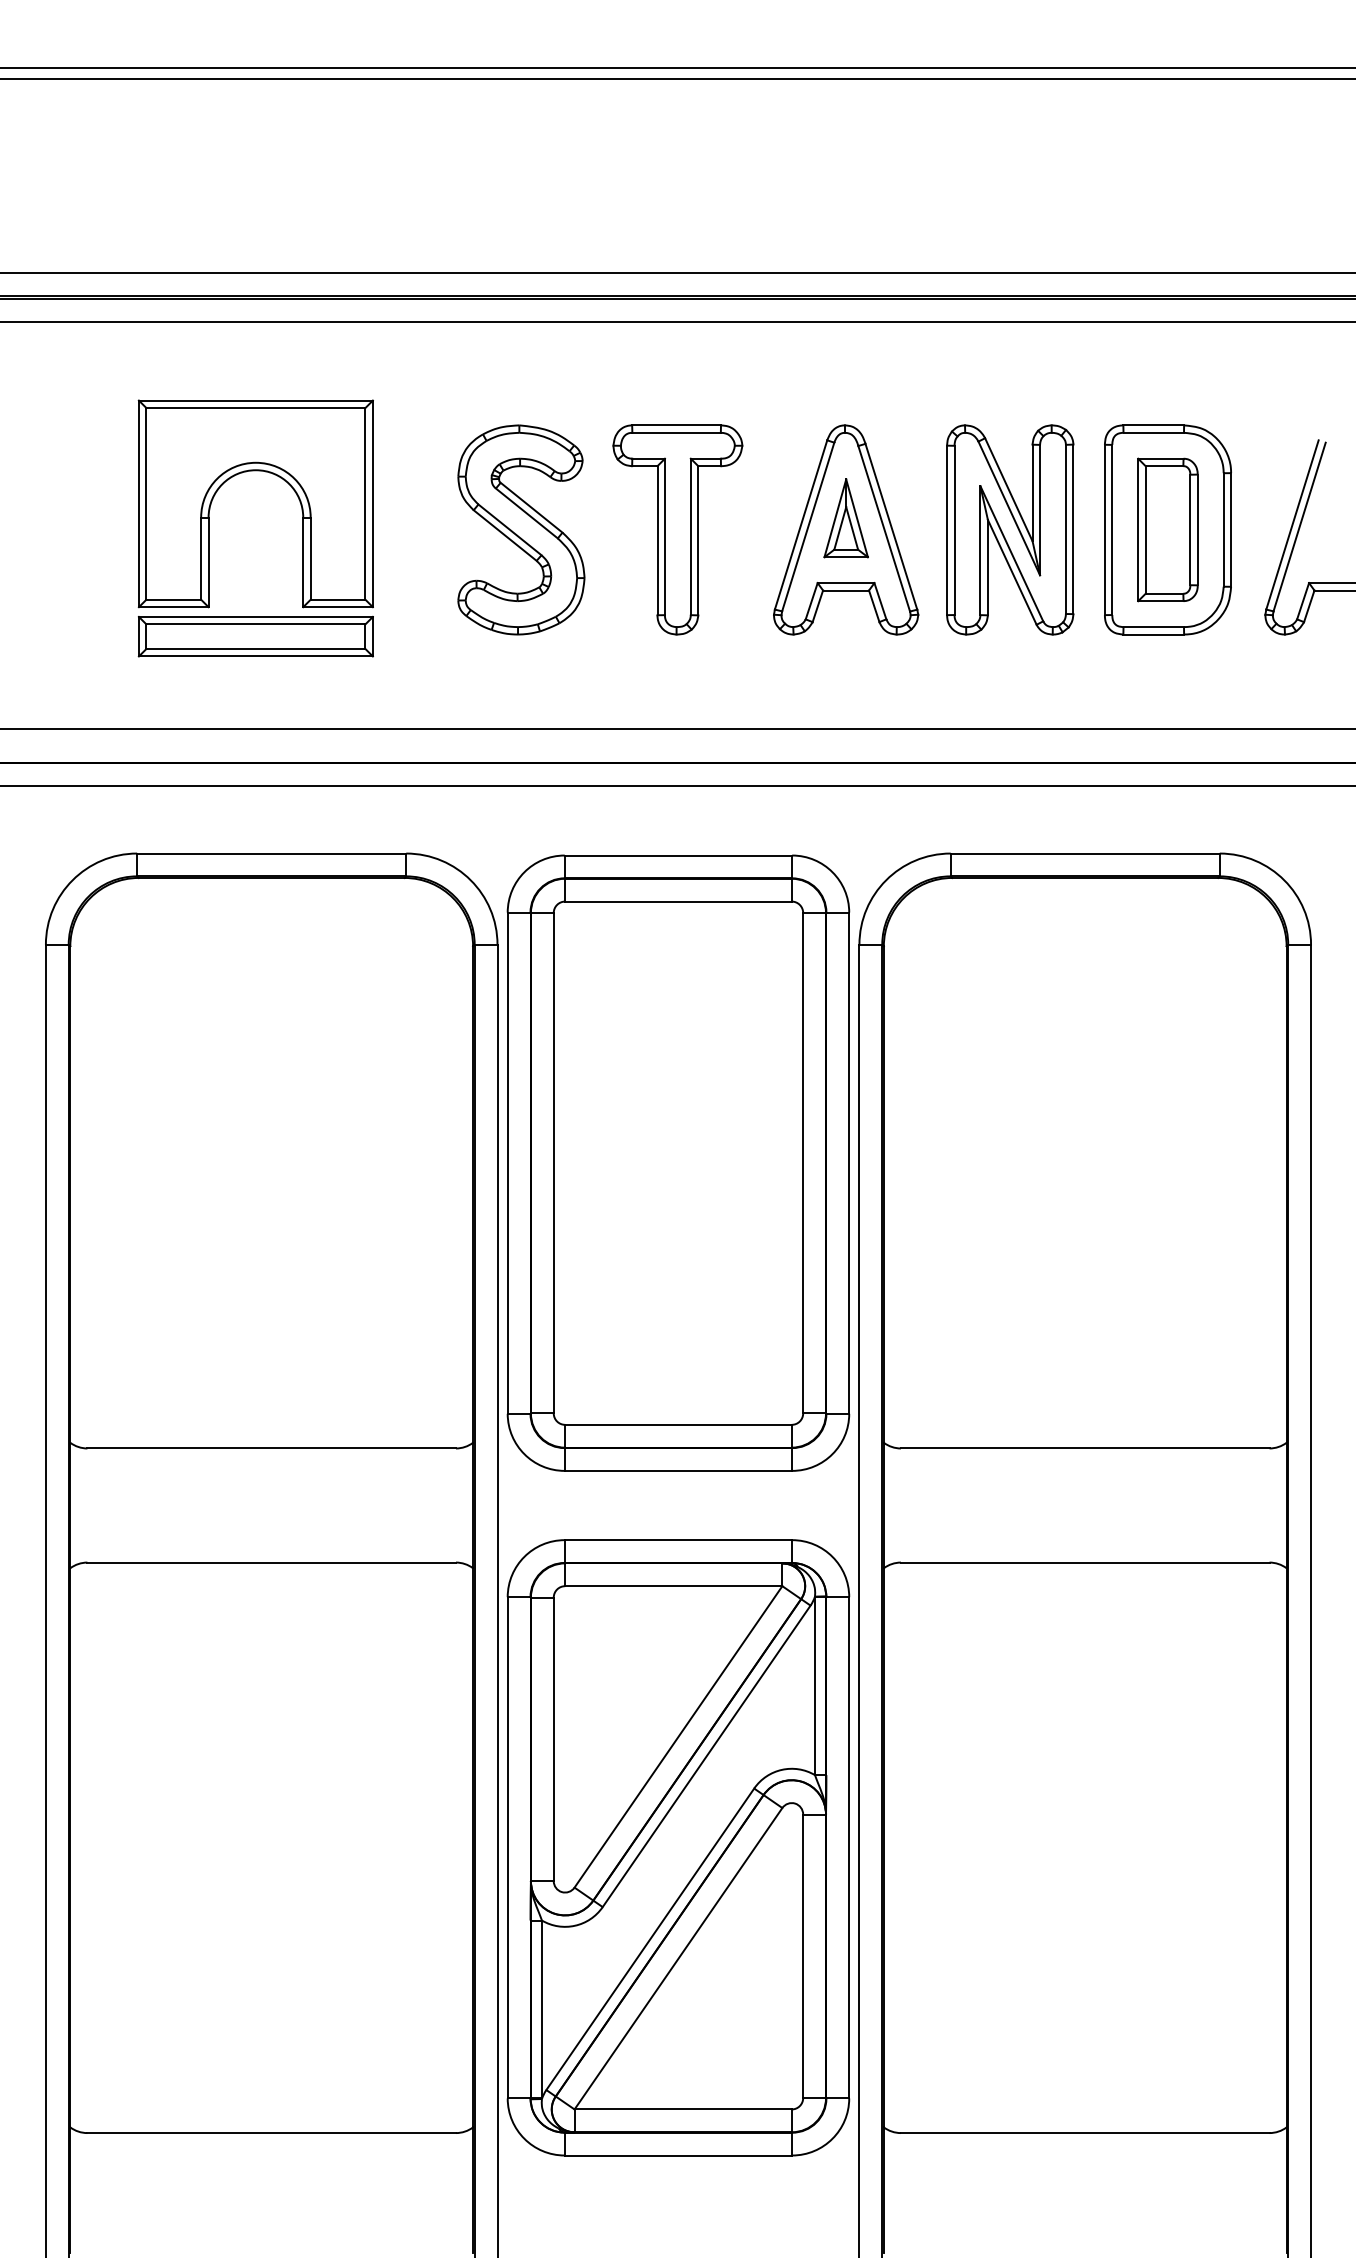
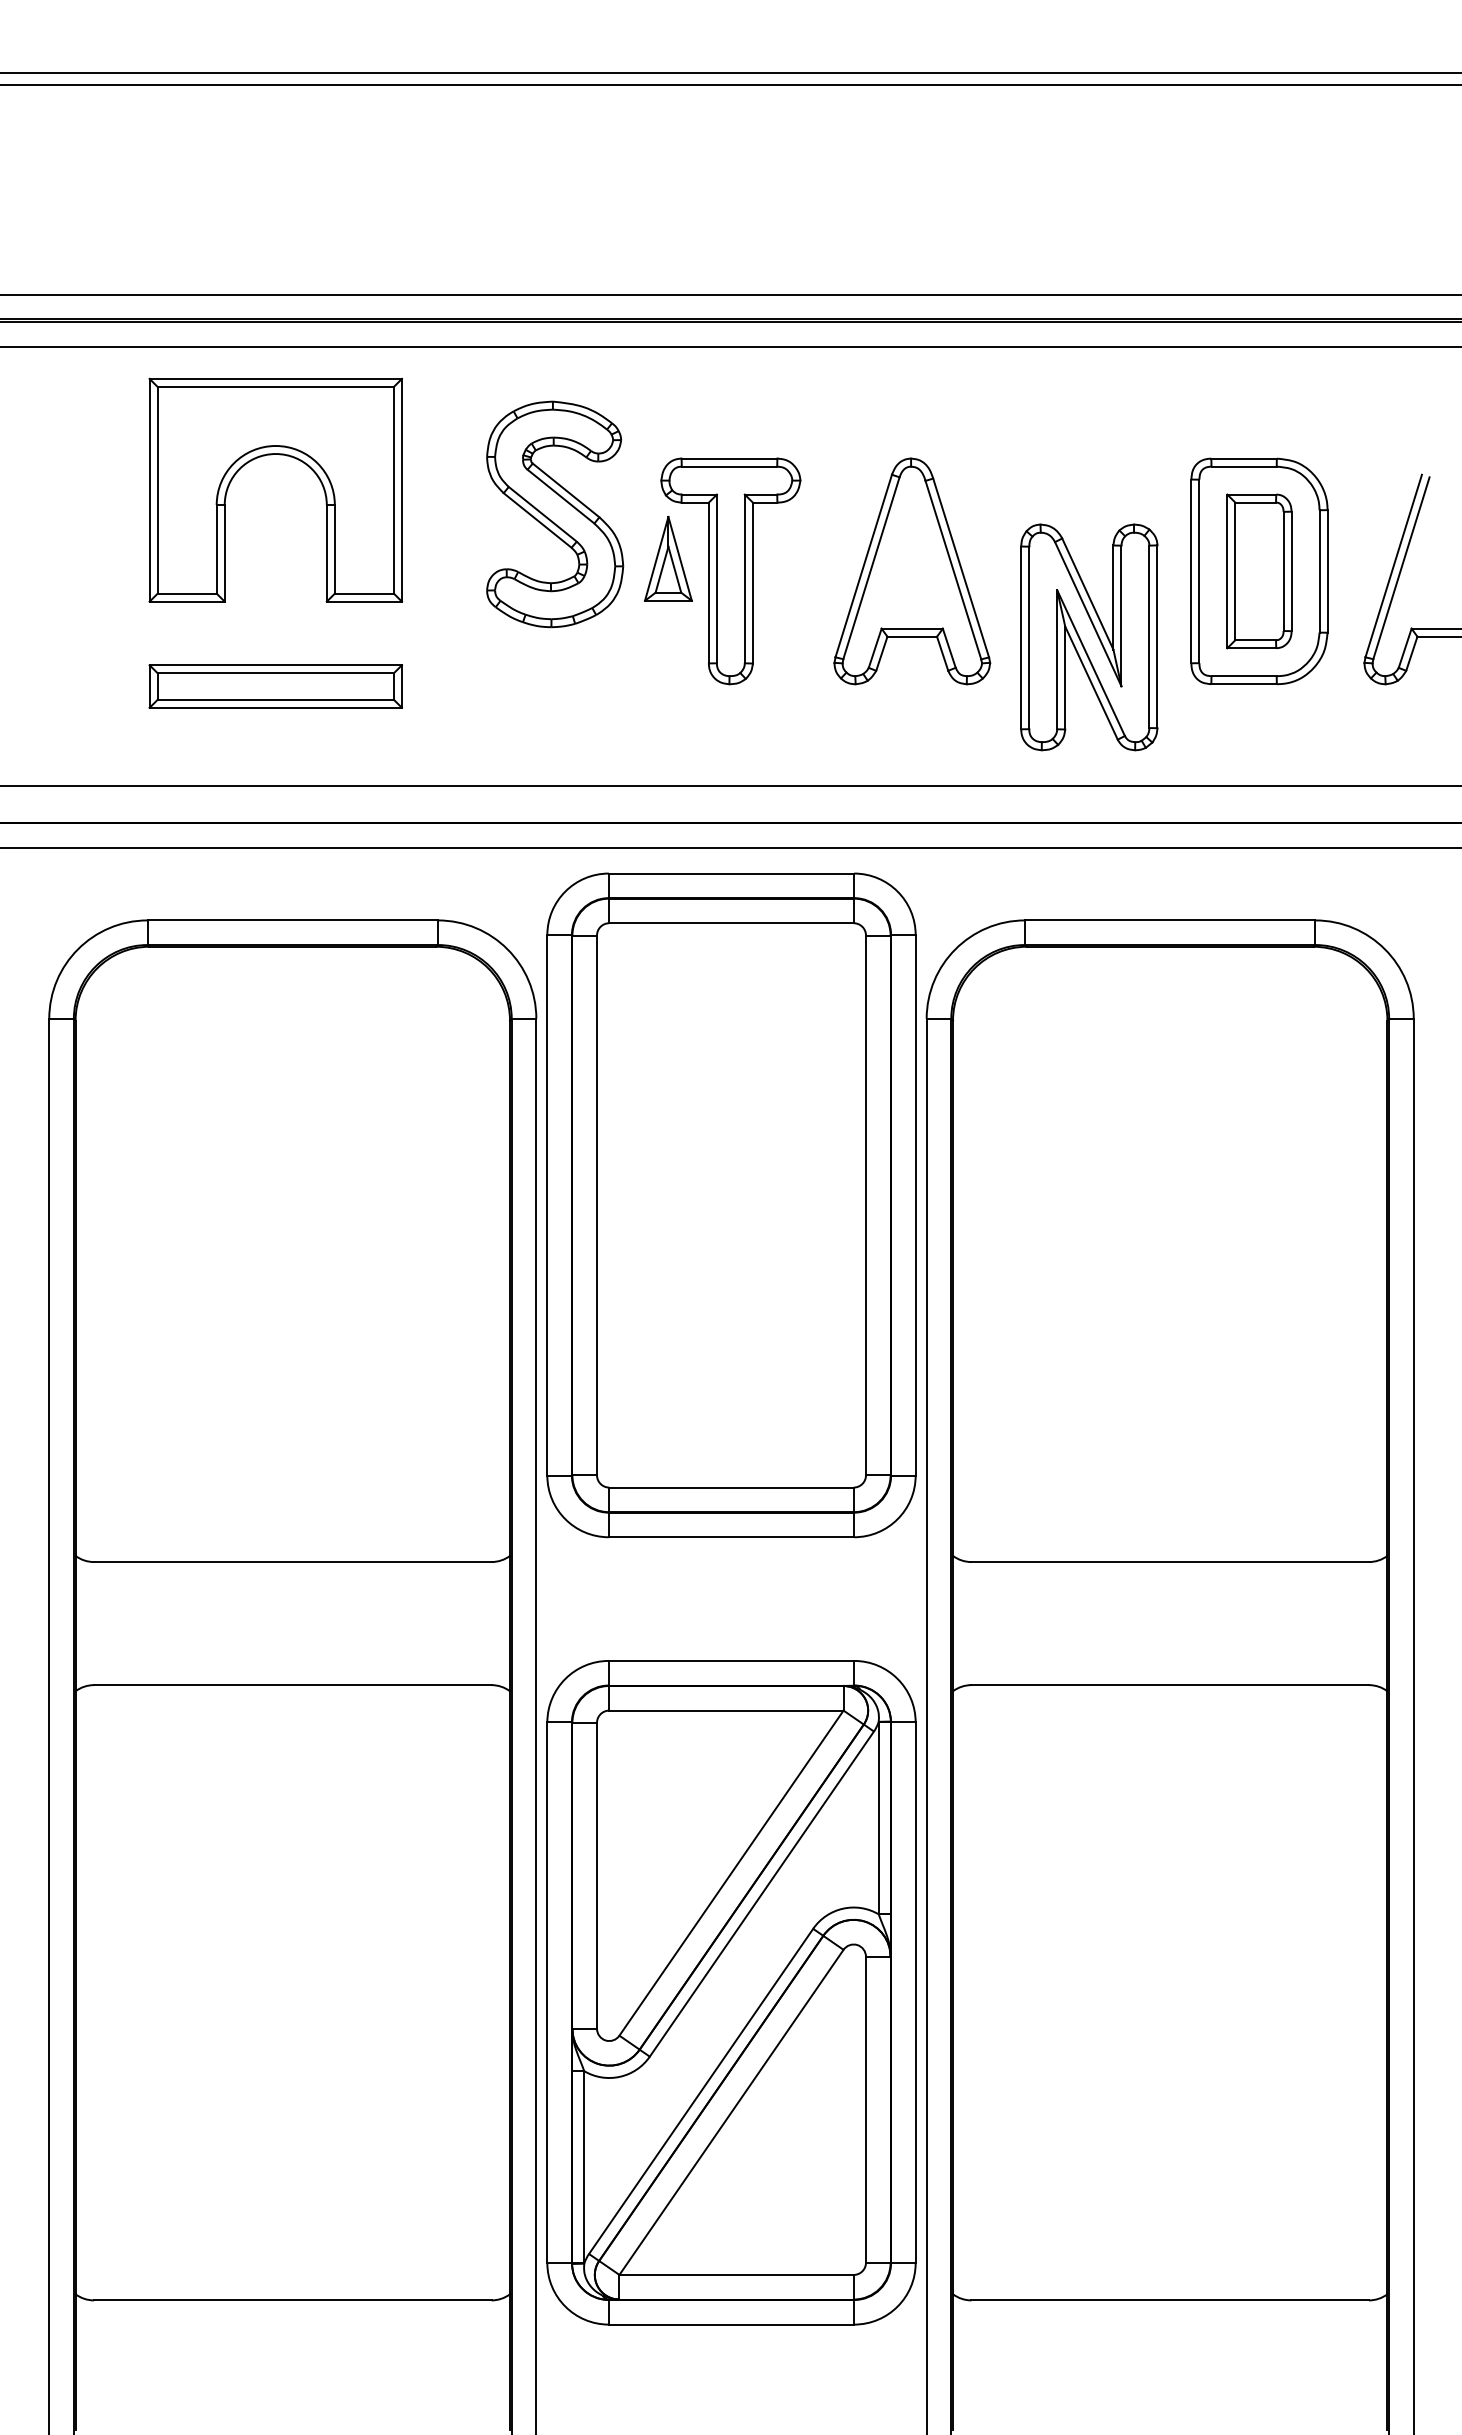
part: (251, 471) -> (271, 455), moved
part: (846, 517) -> (668, 558), moved
part: (521, 530) -> (555, 514), moved
part: (1010, 530) -> (1089, 637), moved
part: (678, 1163) -> (731, 1205), moved

